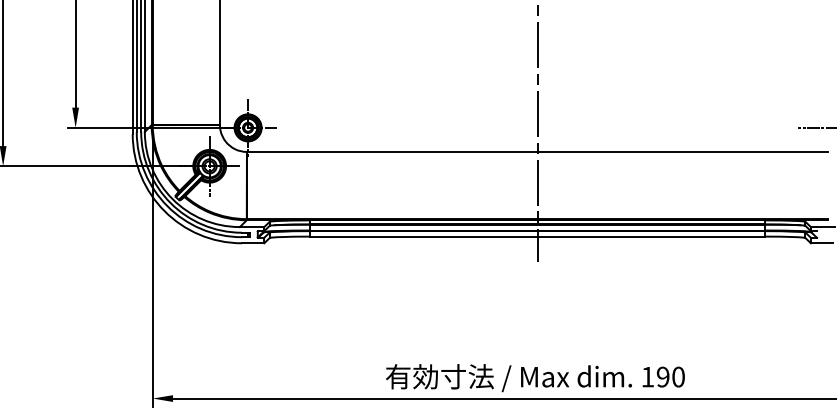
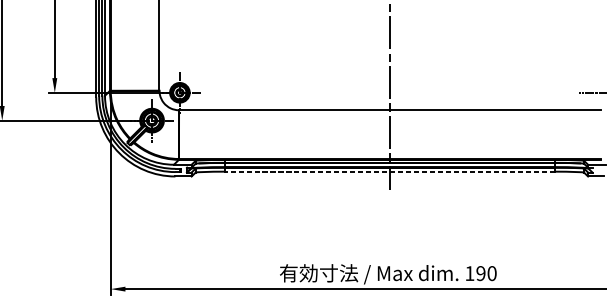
line: (537, 236) -> (389, 171), solid -> dashed

